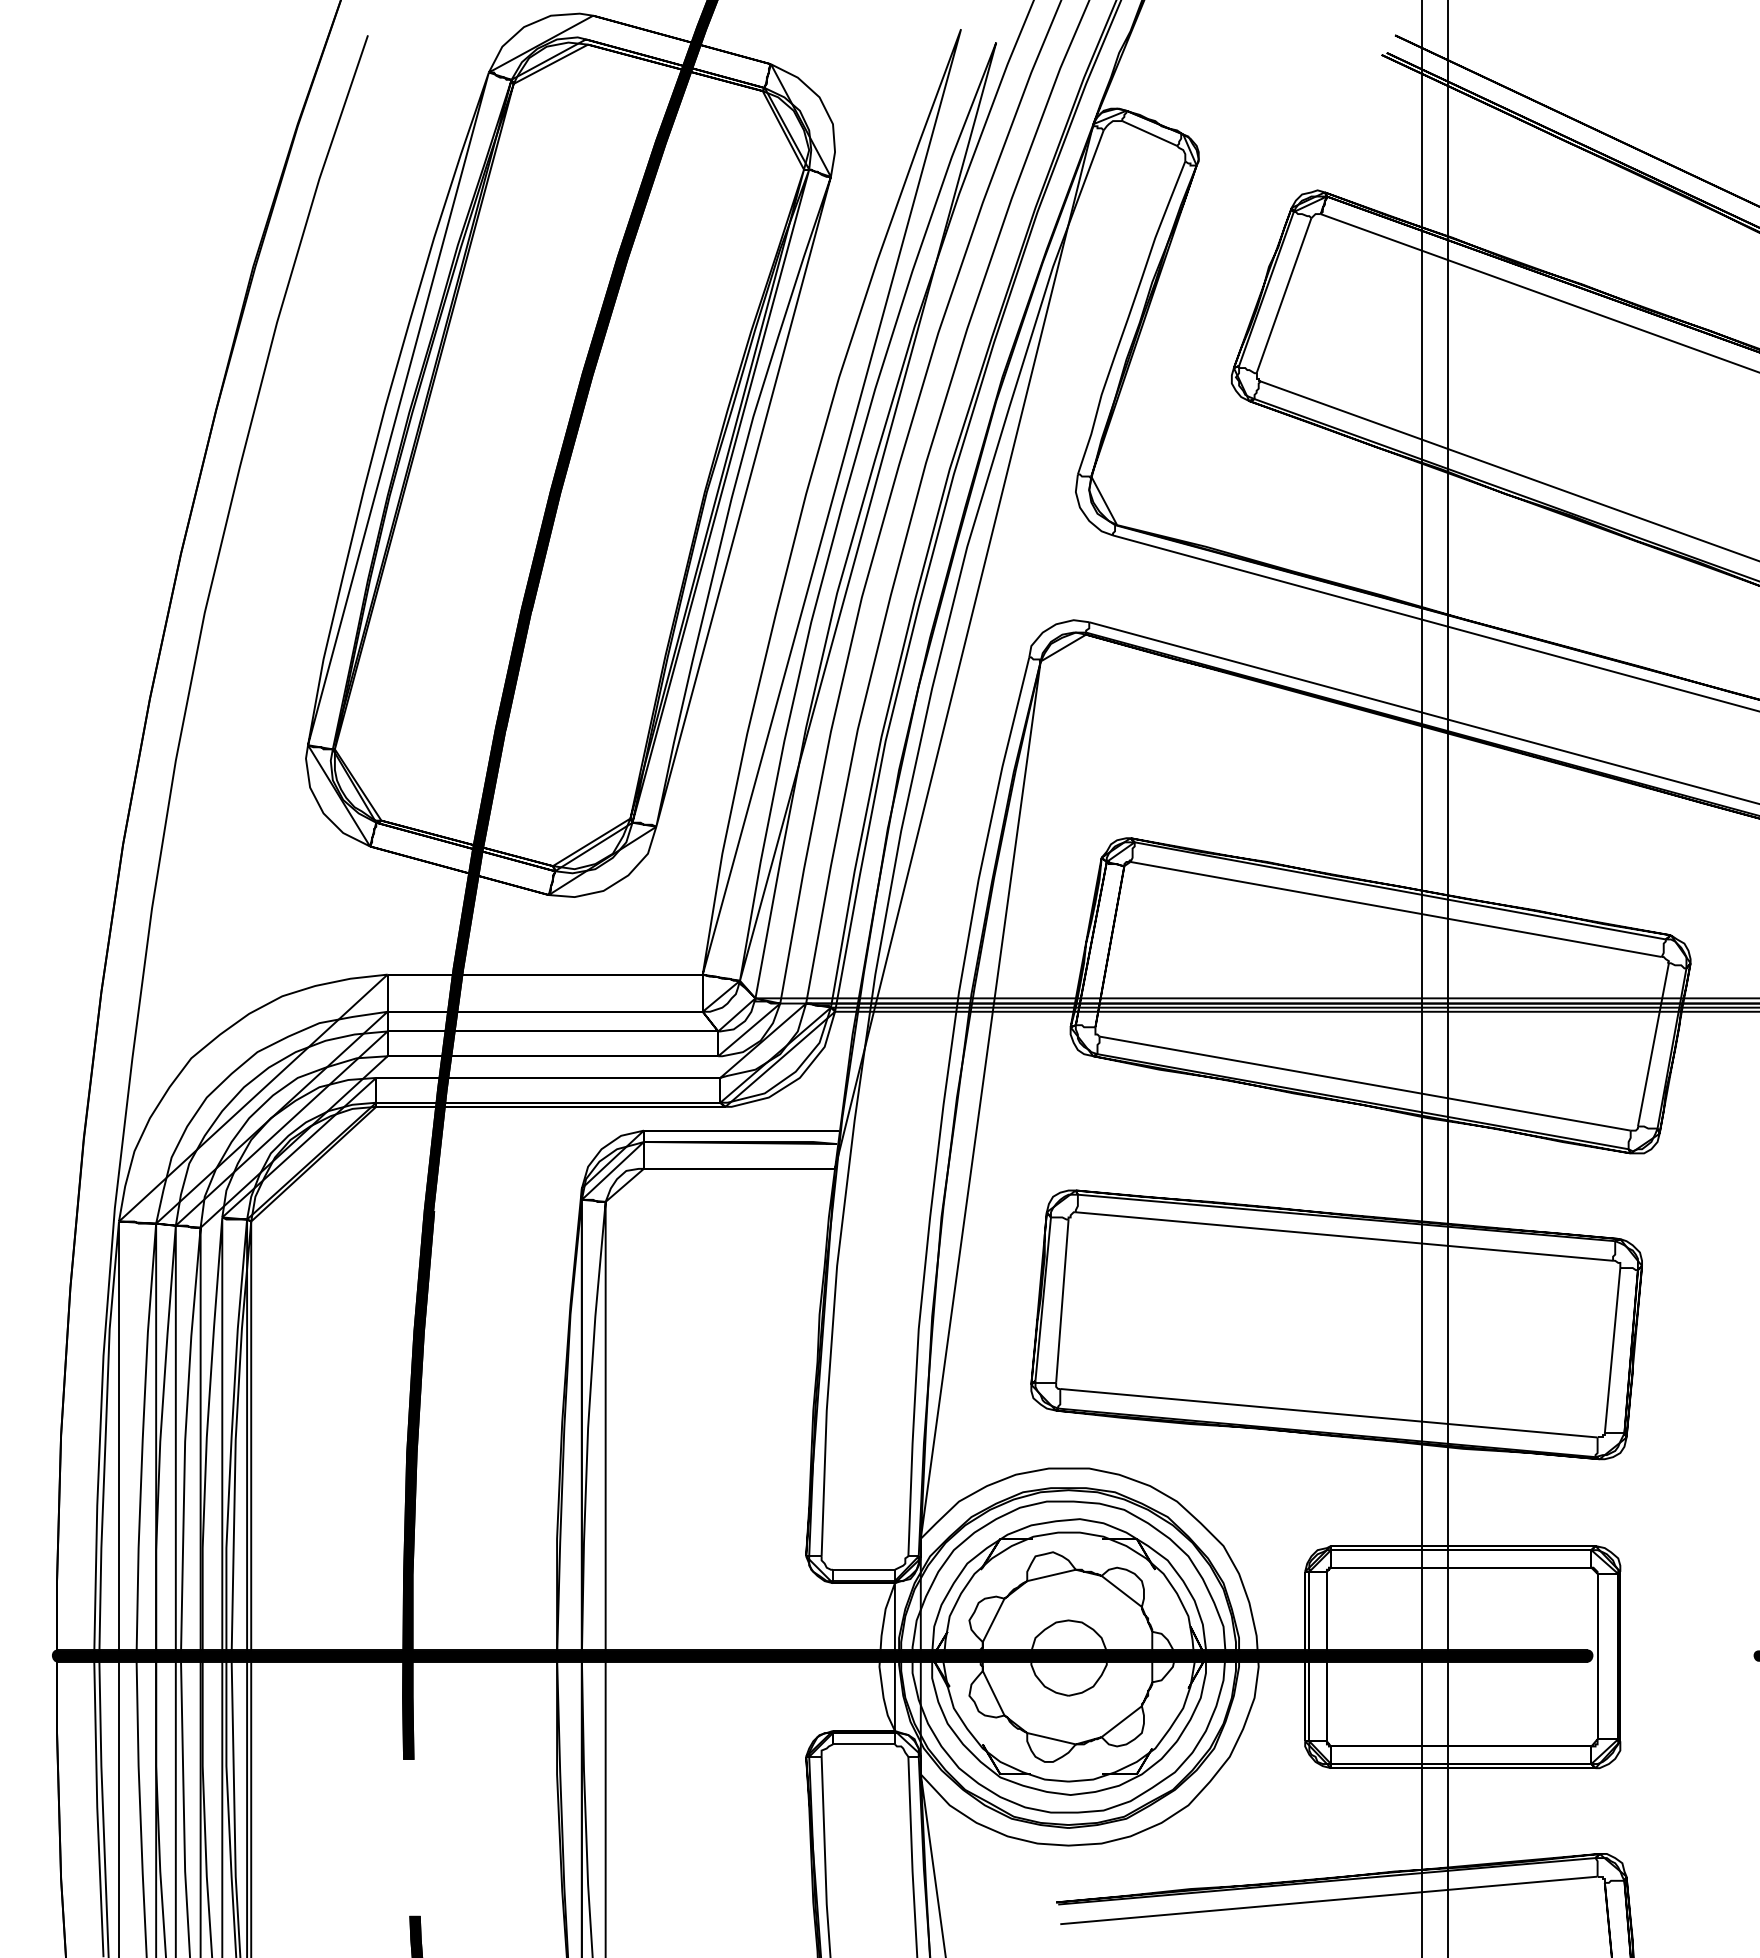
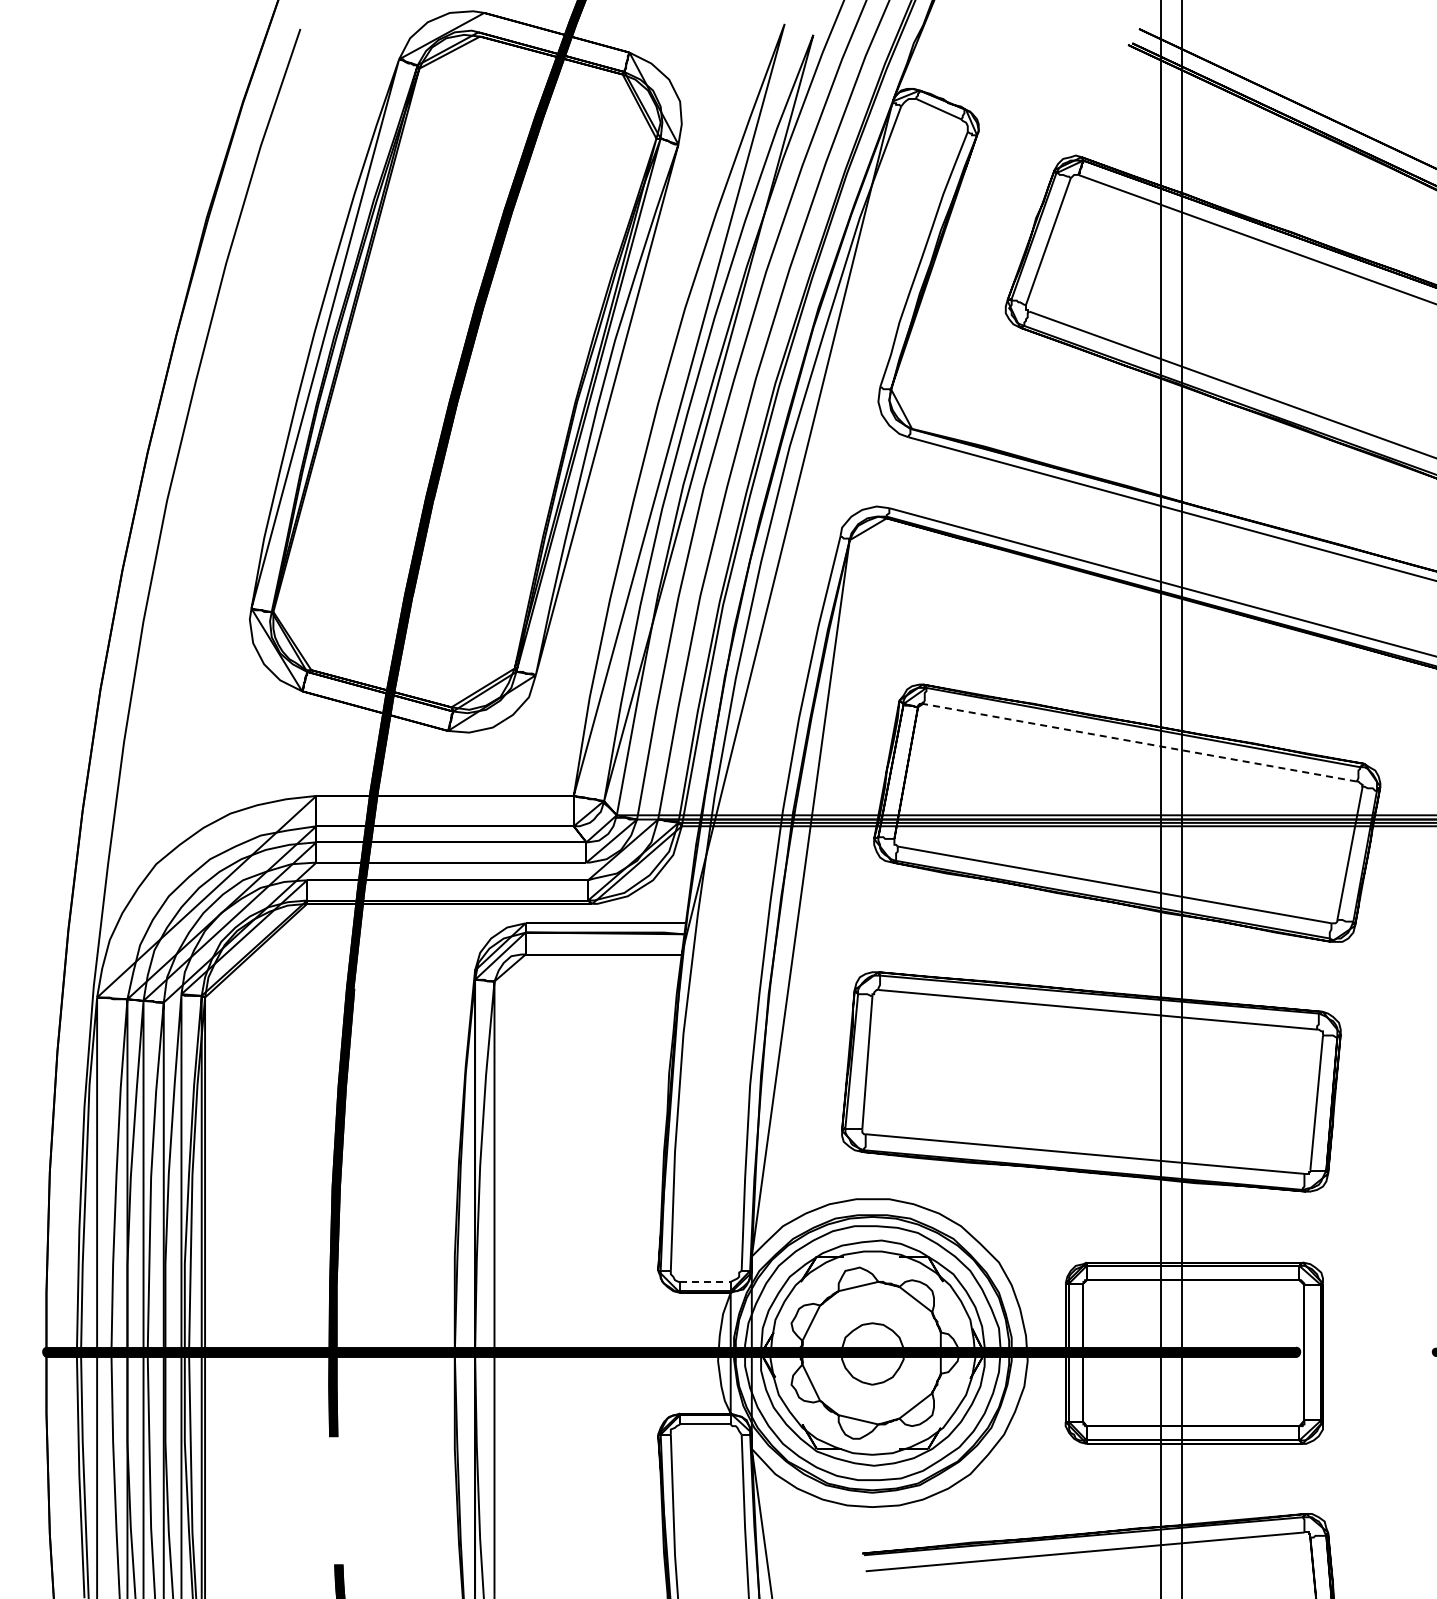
line: (1395, 909) -> (1139, 742), solid -> dashed
line: (864, 1569) -> (705, 1281), solid -> dashed

